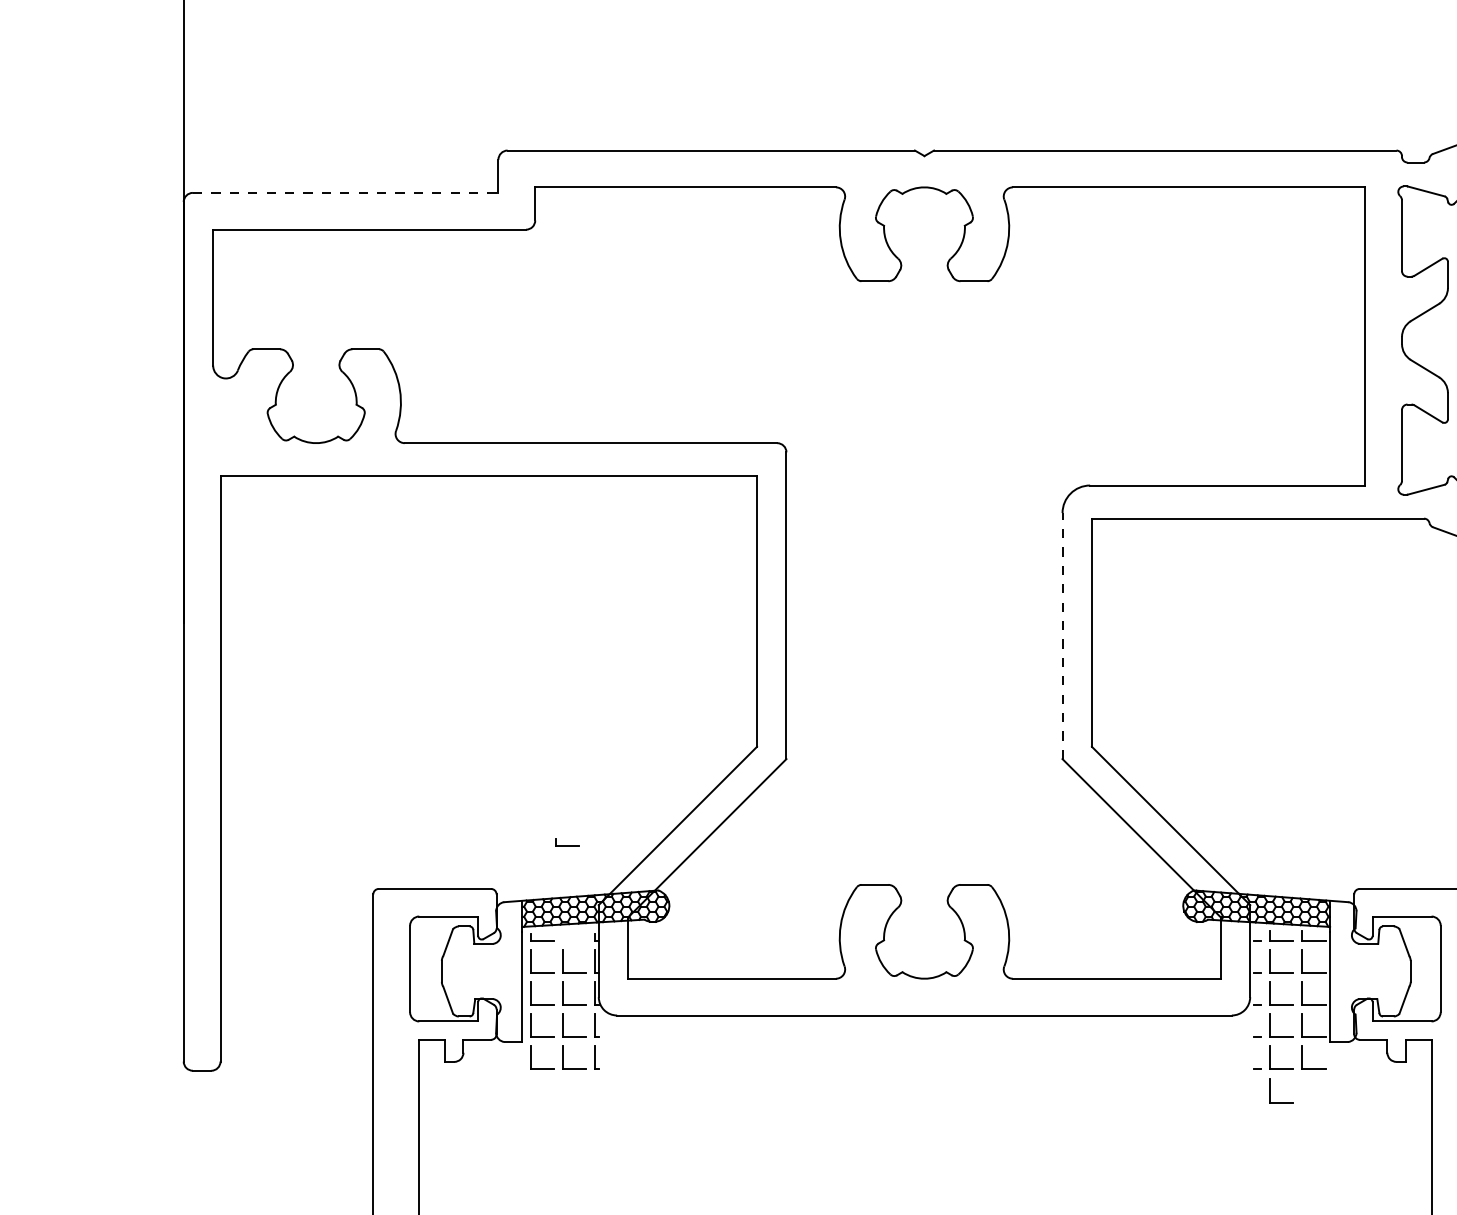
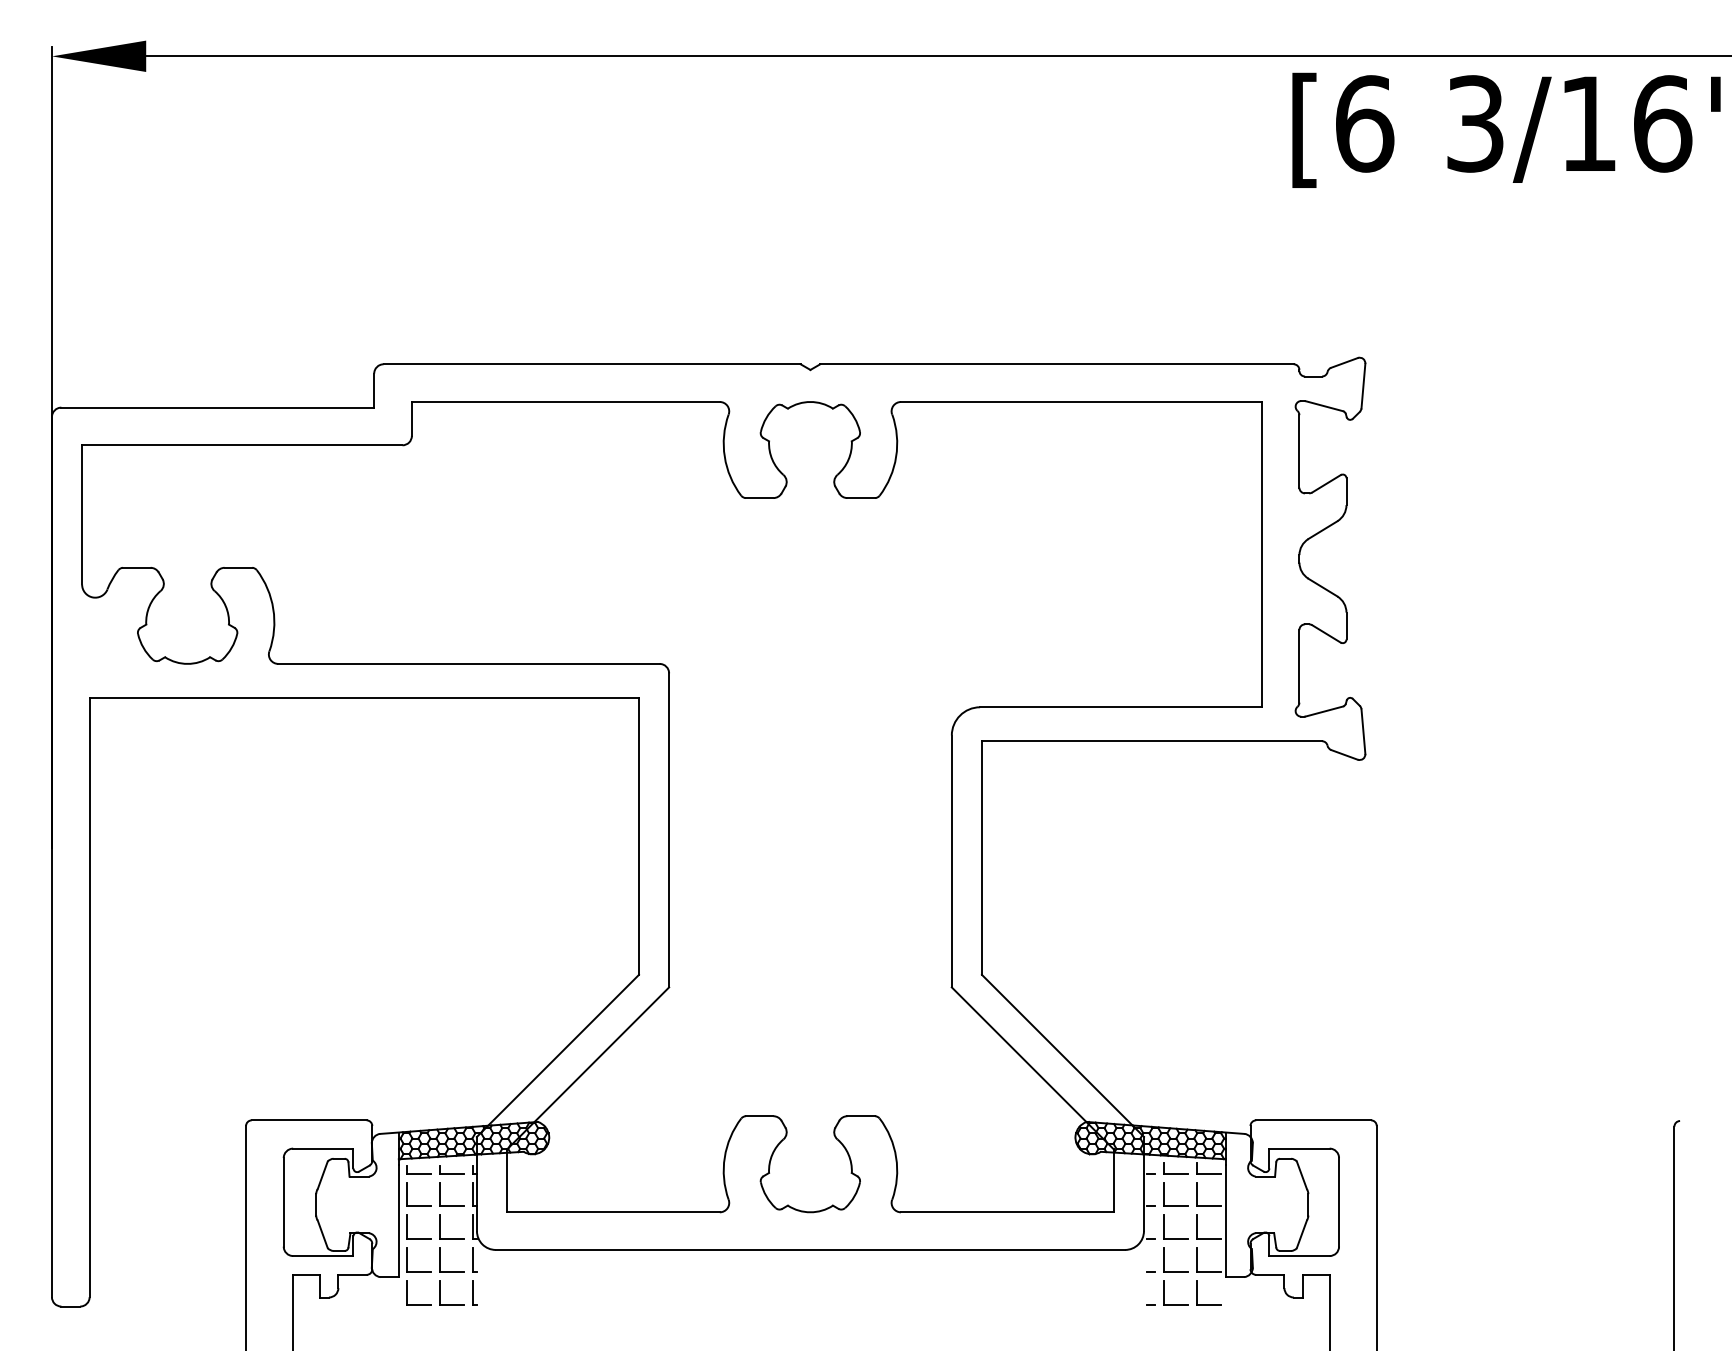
line: (346, 192) -> (218, 407), dashed -> solid
line: (1062, 636) -> (951, 861), dashed -> solid
part: (567, 842) -> (451, 1169), moved
part: (1270, 1090) -> (1164, 1326), removed

